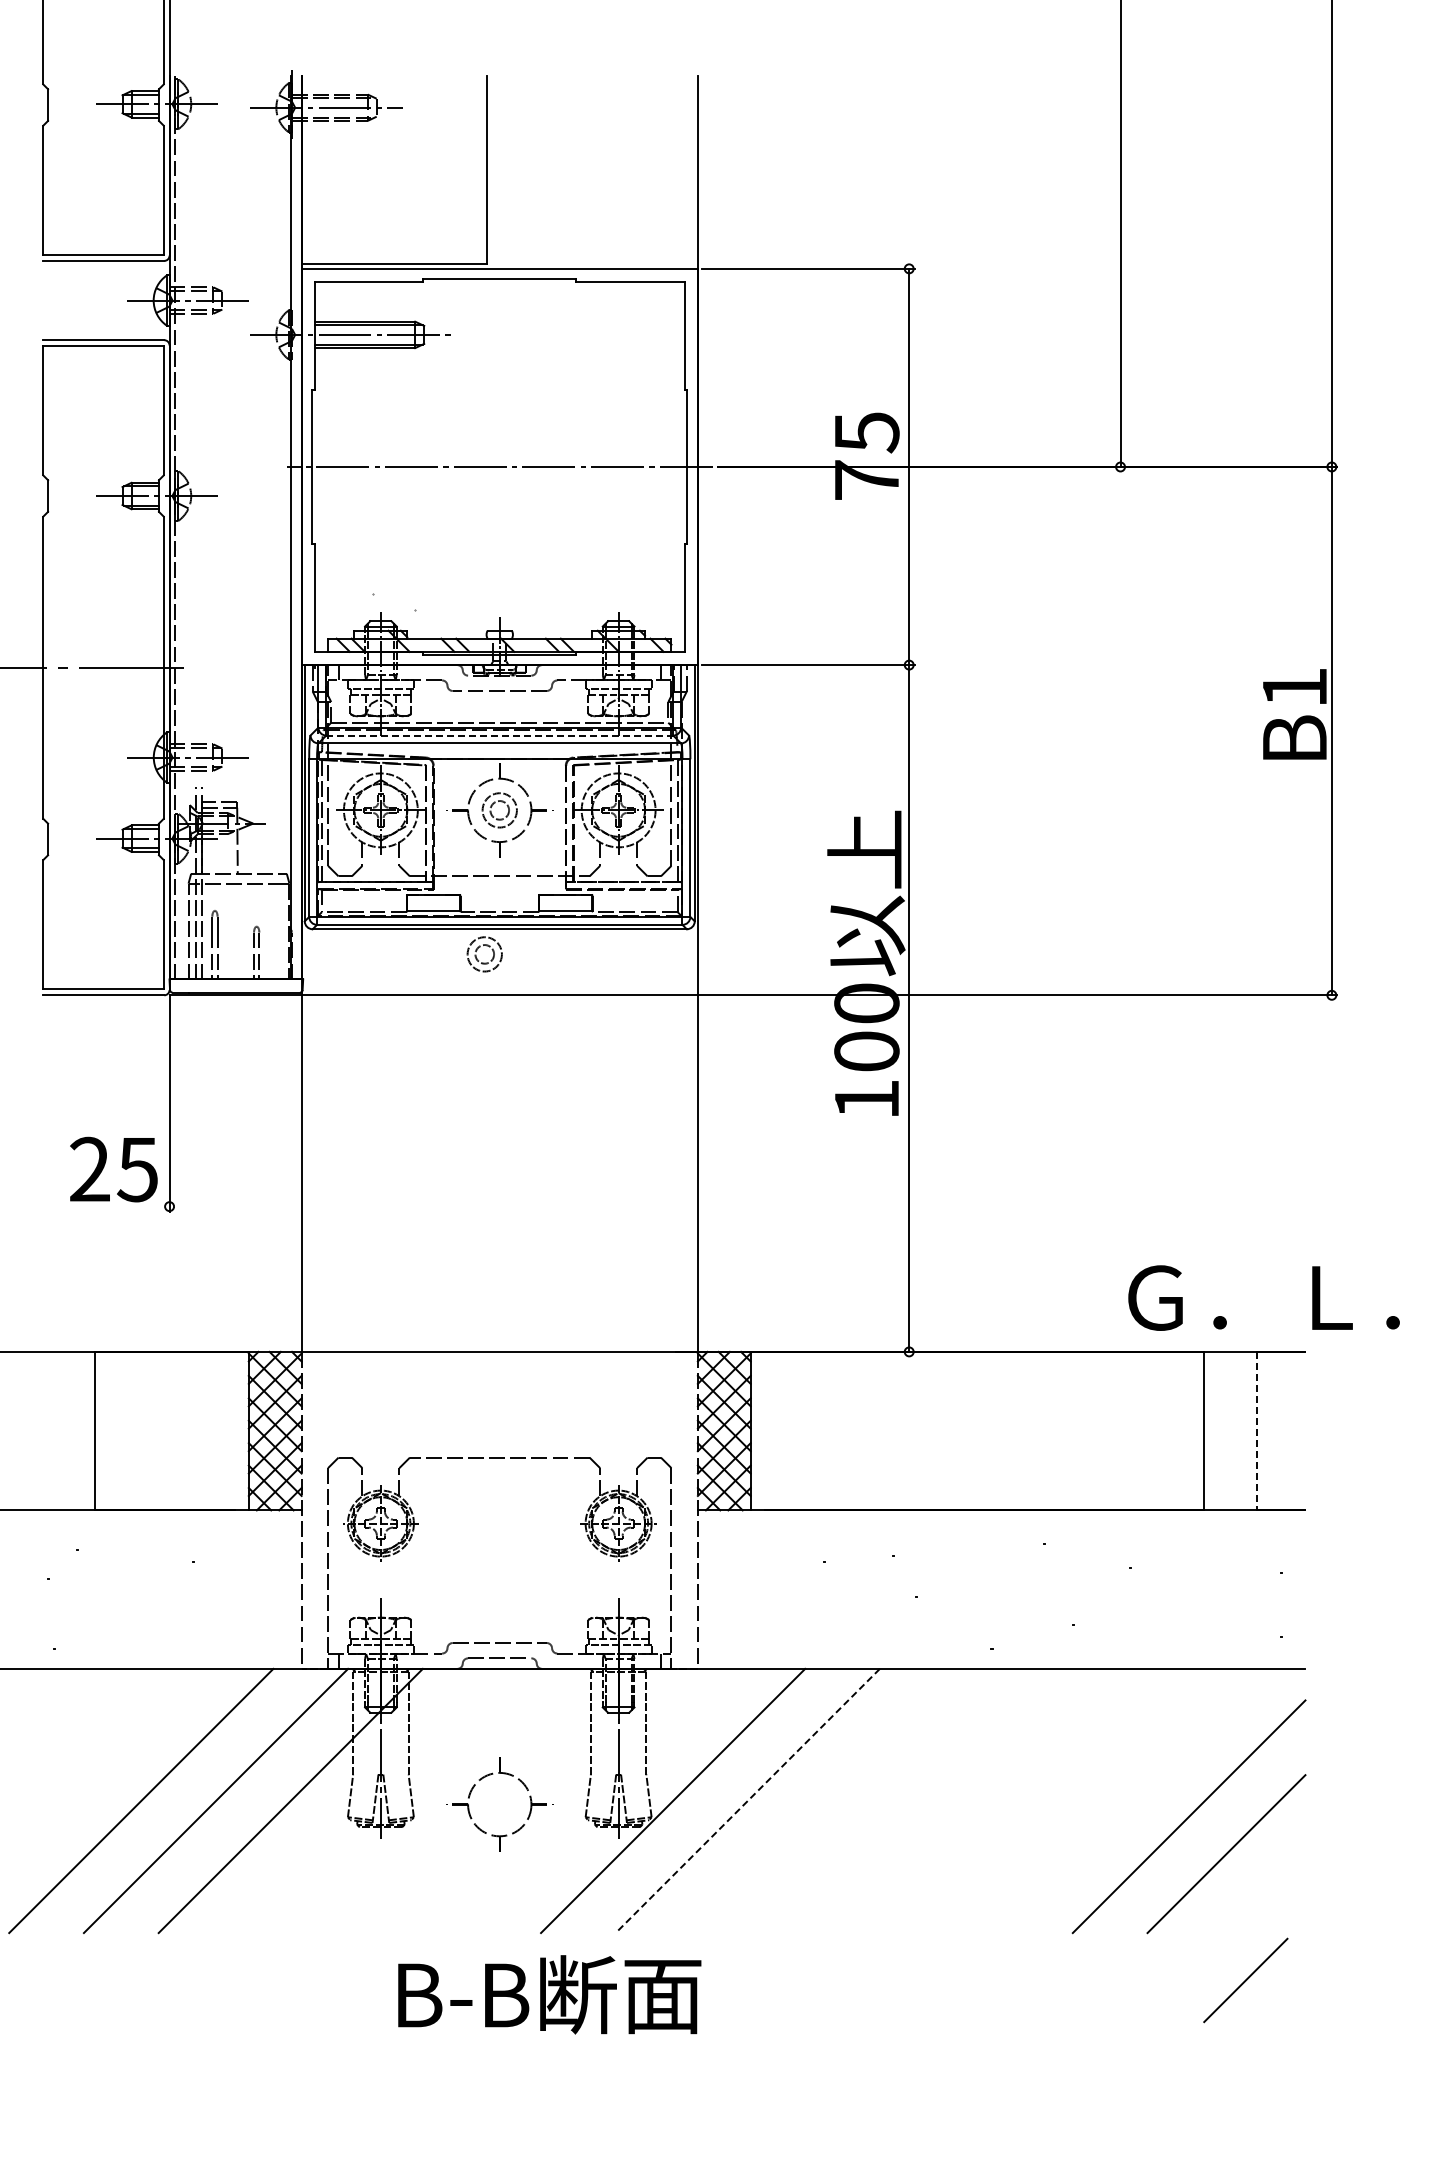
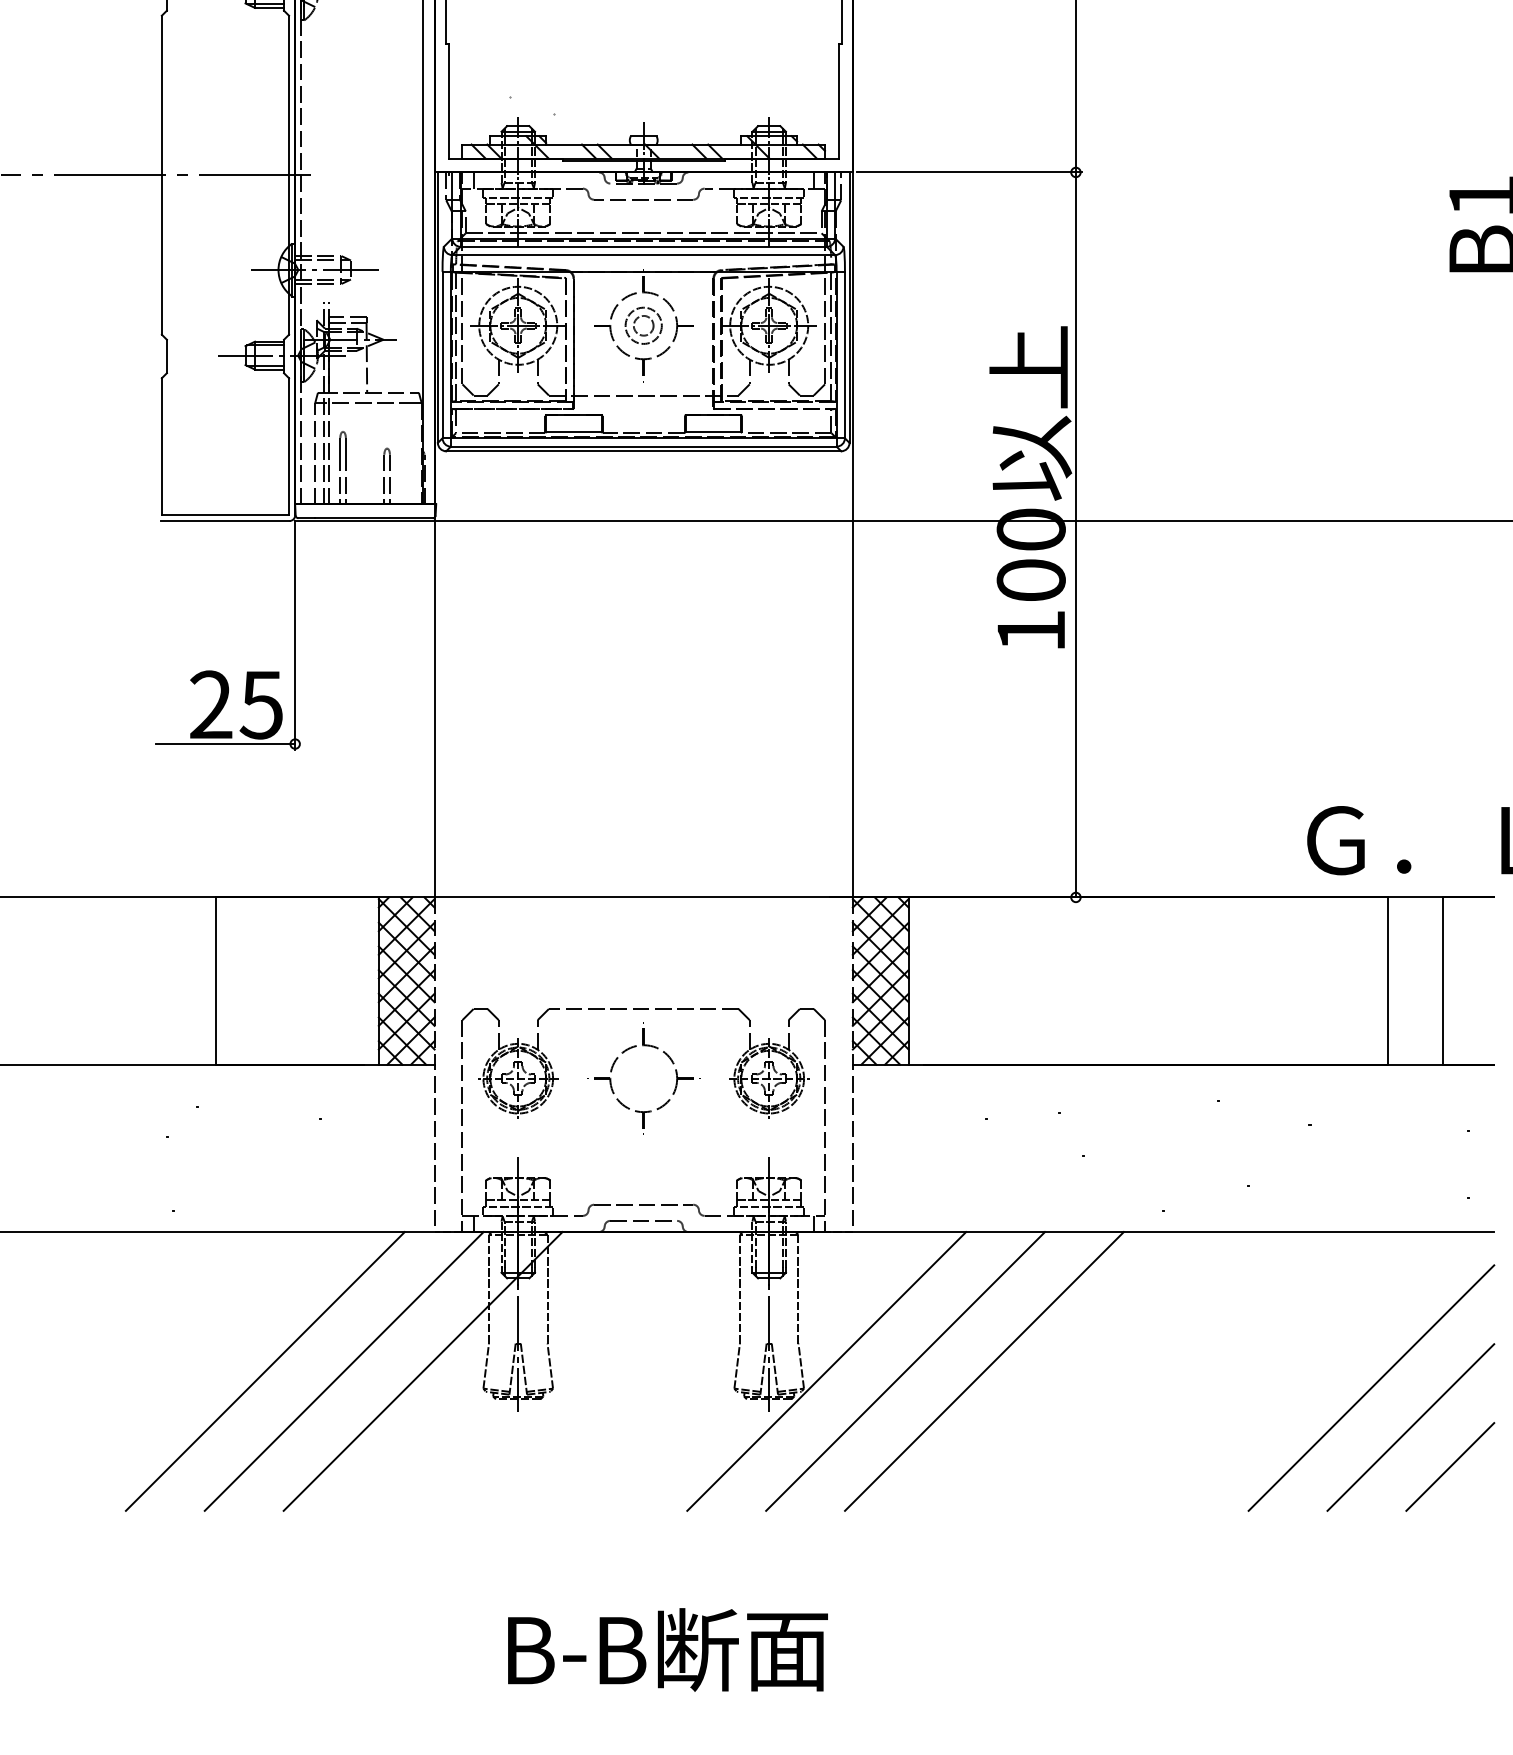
line: (500, 735) -> (644, 246), dashed -> solid
part: (478, 959) -> (621, 483), removed
line: (103, 1206) -> (225, 743), added
line: (1257, 1431) -> (1443, 981), dashed -> solid
line: (747, 1800) -> (905, 1370), dashed -> solid
line: (822, 1800) -> (984, 1370), added
part: (469, 1806) -> (611, 1080), moved
line: (1245, 1980) -> (1449, 1467), moved
text: (549, 1994) -> (667, 1649), moved

